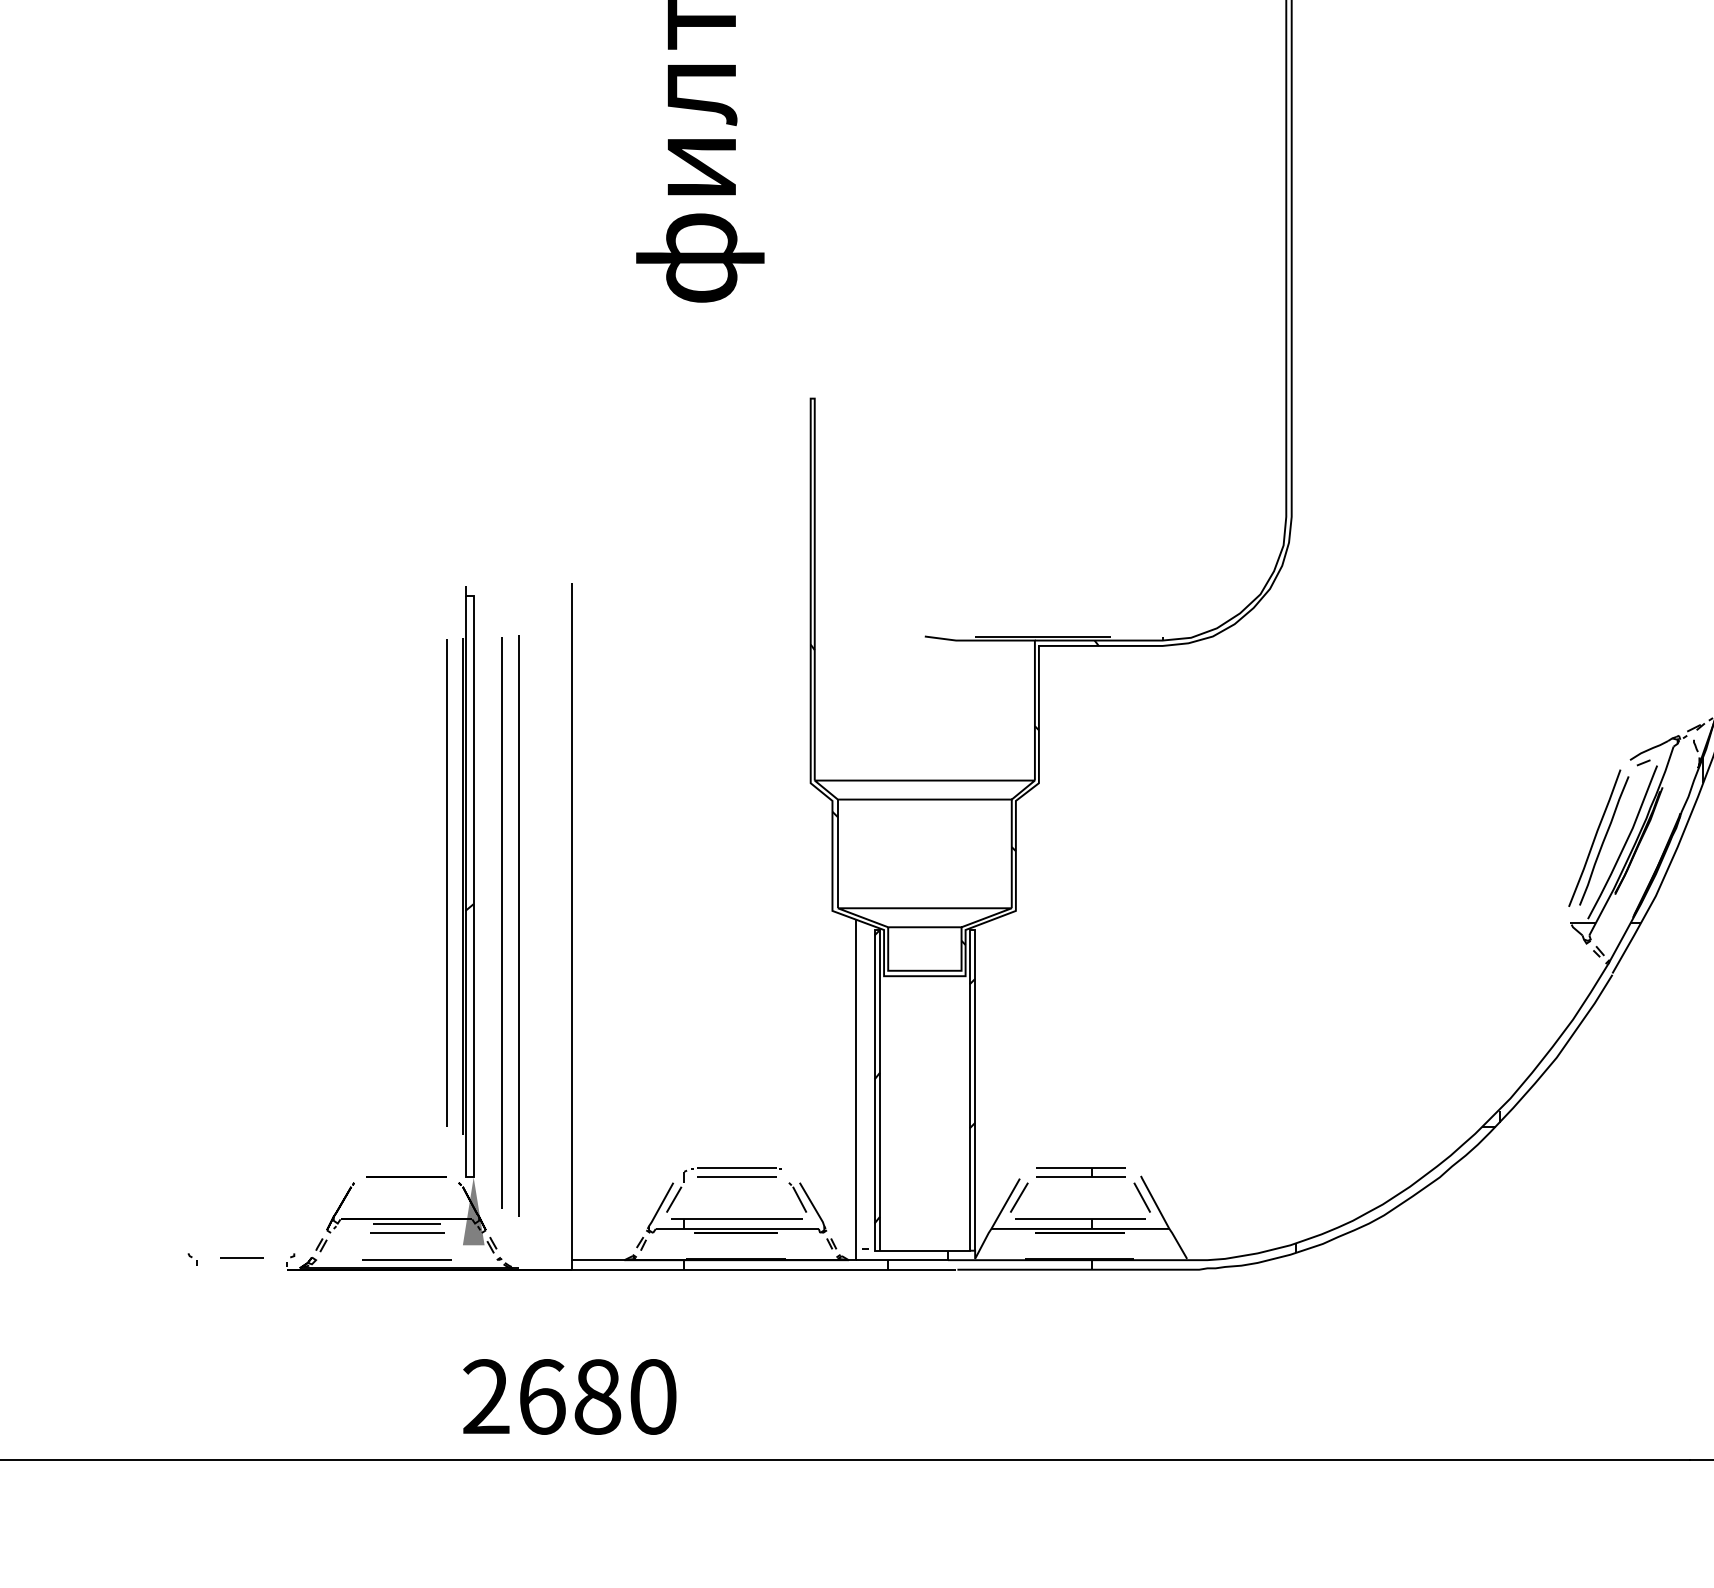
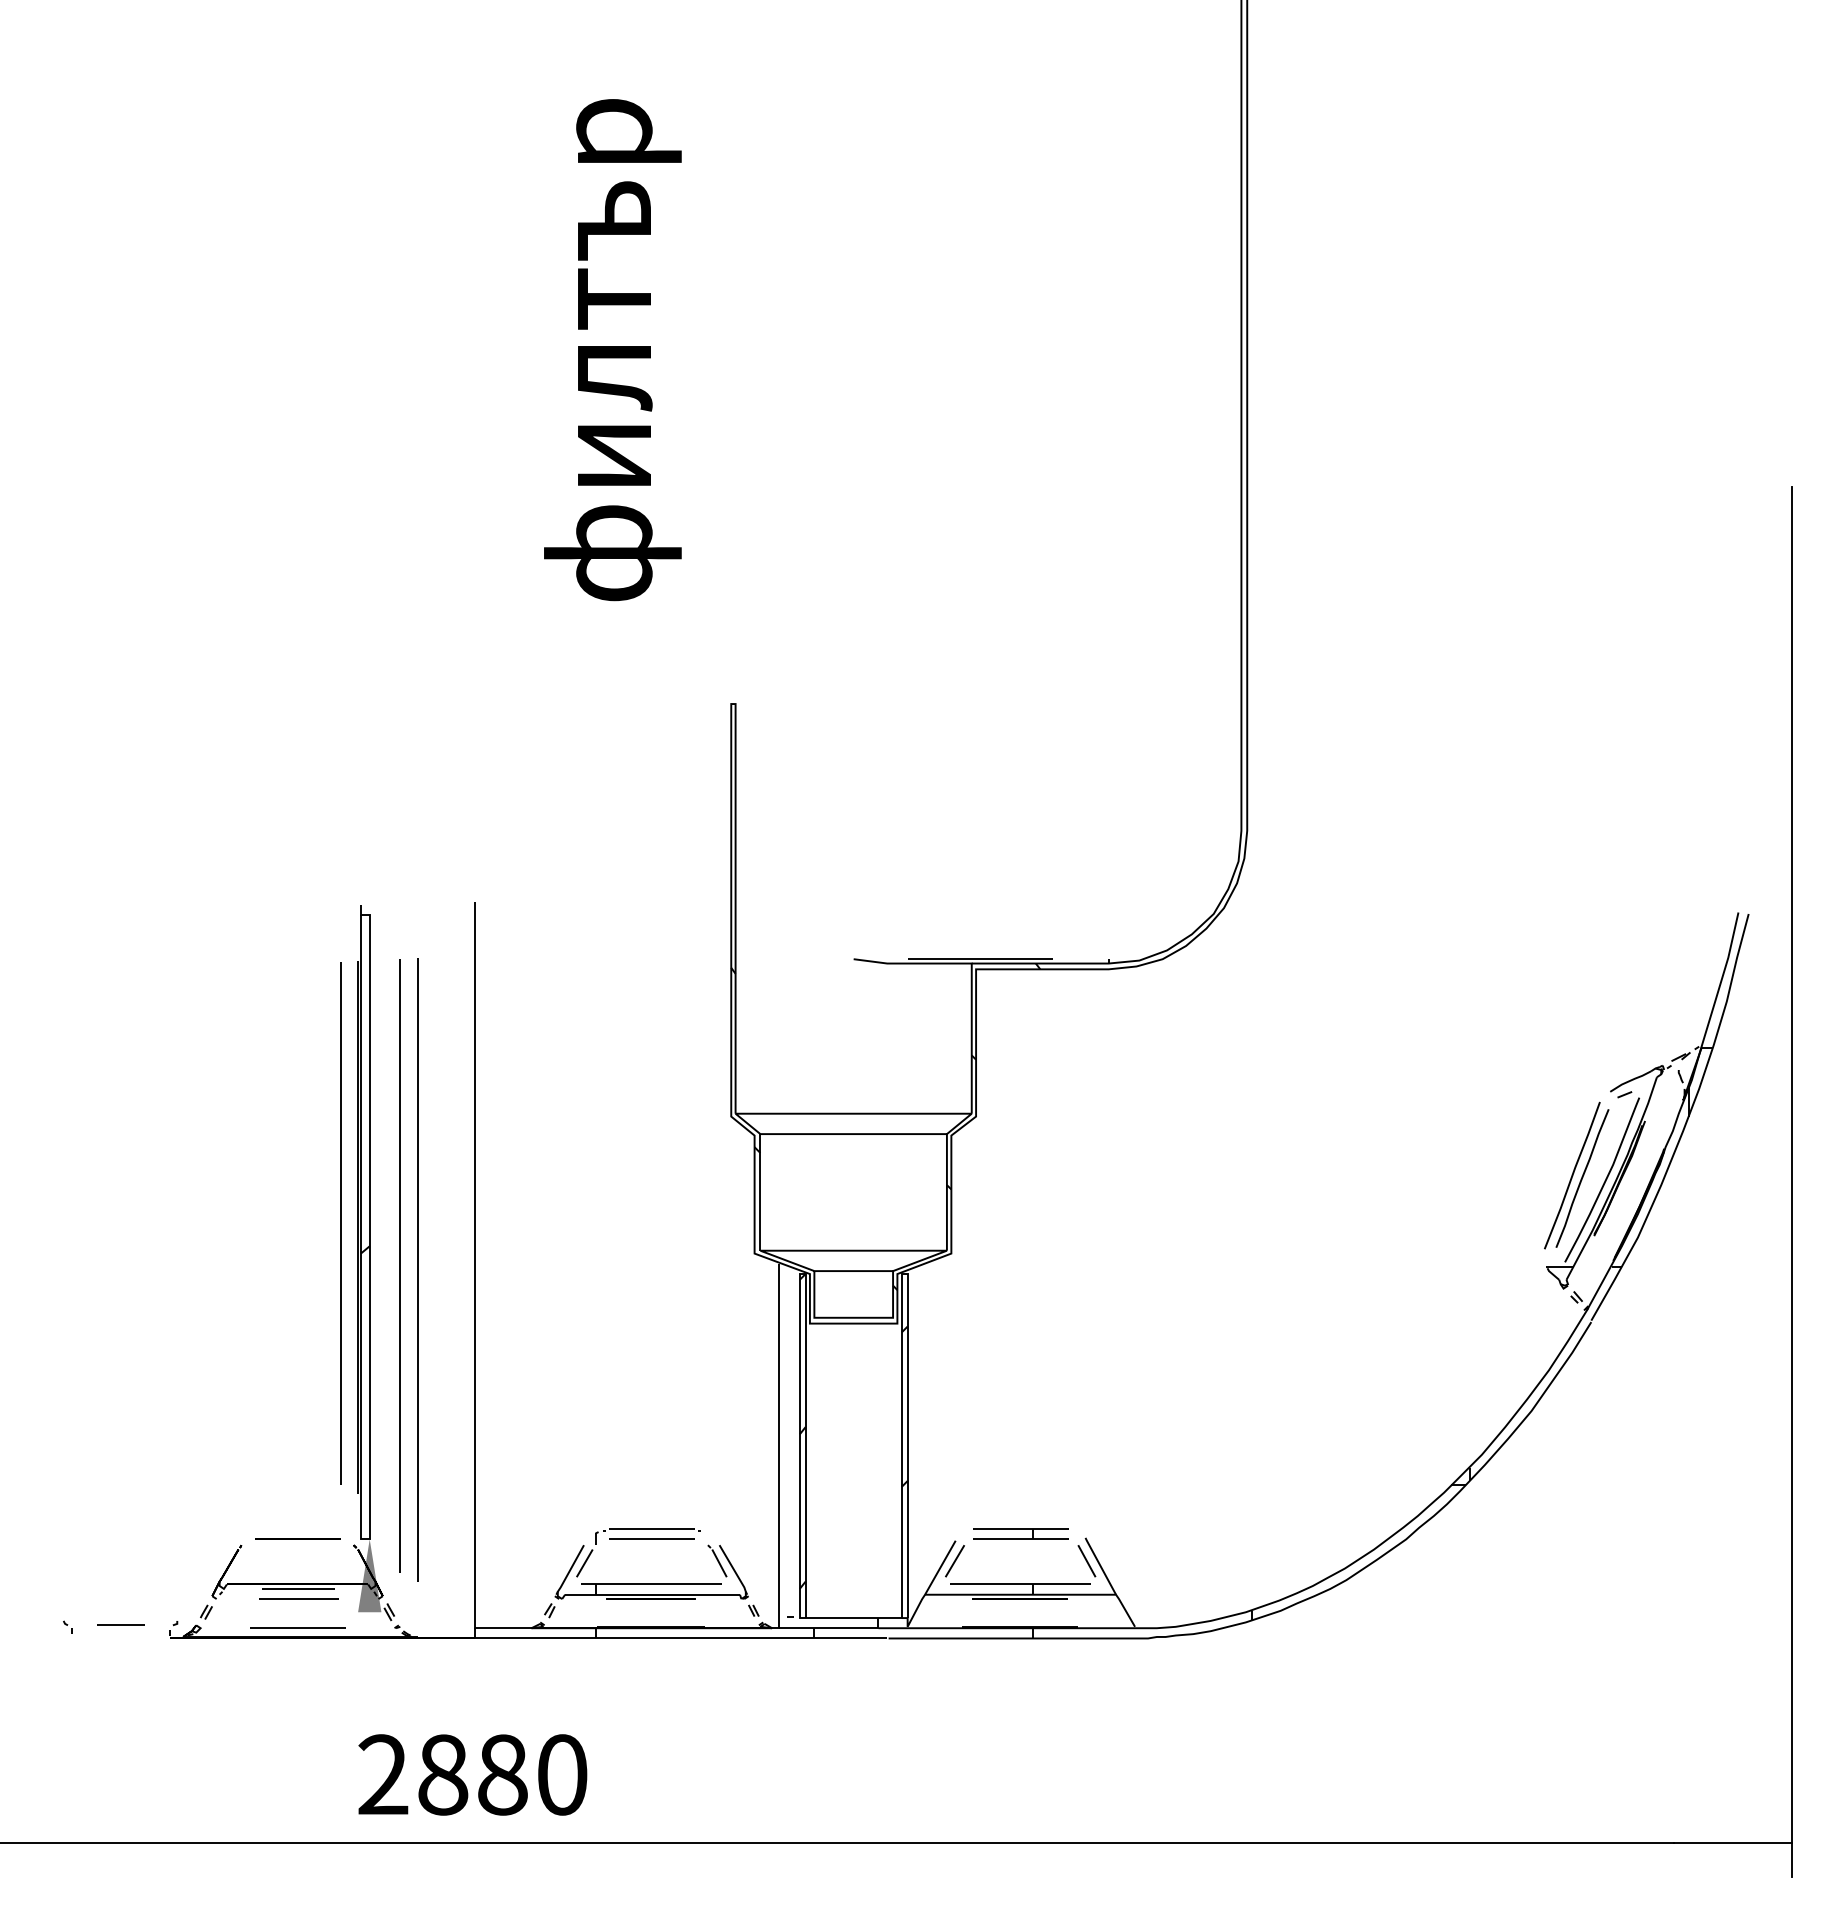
text: (542, 1396) -> (443, 1774), 2680 -> 2880

